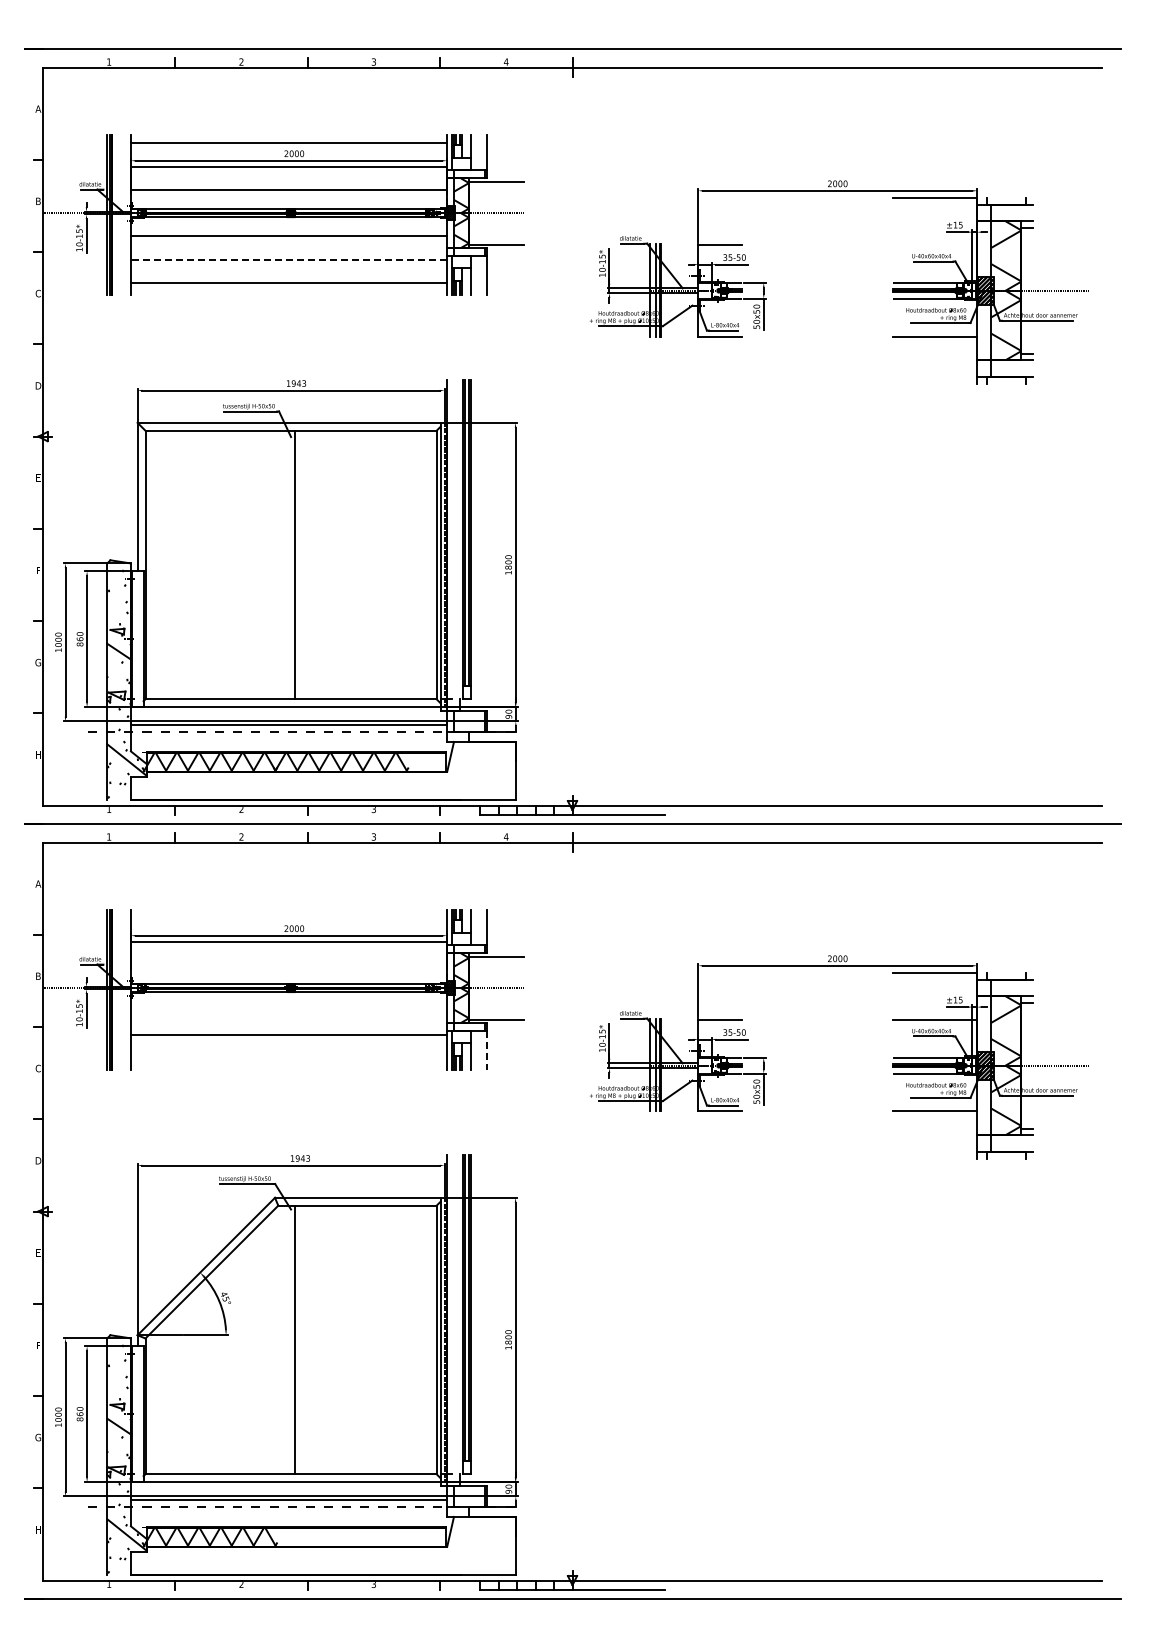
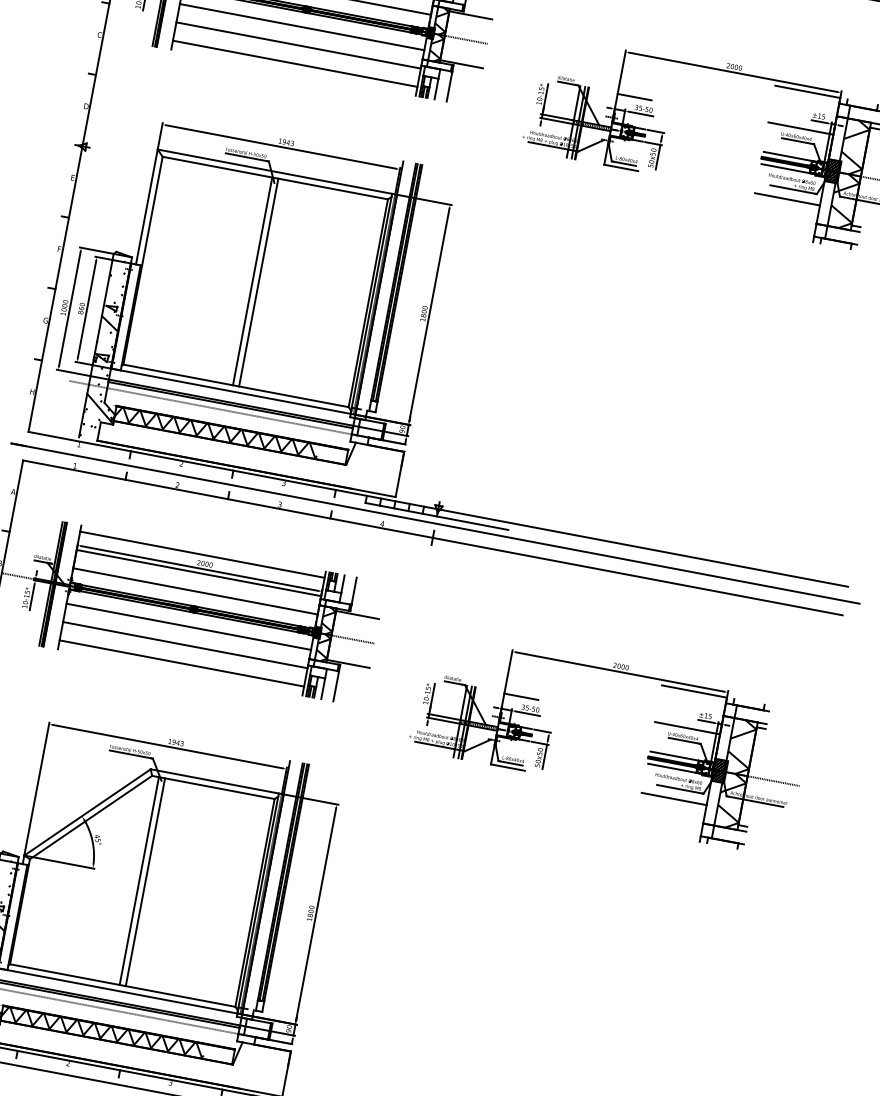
line: (935, 245) -> (801, 128), added
line: (288, 259) -> (298, 45), dashed -> solid
line: (287, 564) -> (253, 281), added
line: (288, 917) -> (202, 554), added
line: (288, 965) -> (195, 591), added
line: (288, 1011) -> (188, 627), added
line: (486, 1051) -> (335, 687), dashed -> solid
line: (288, 1058) -> (181, 663), added
line: (287, 1339) -> (139, 880), added
hatch: (340, 1536) -> (151, 1040), added

